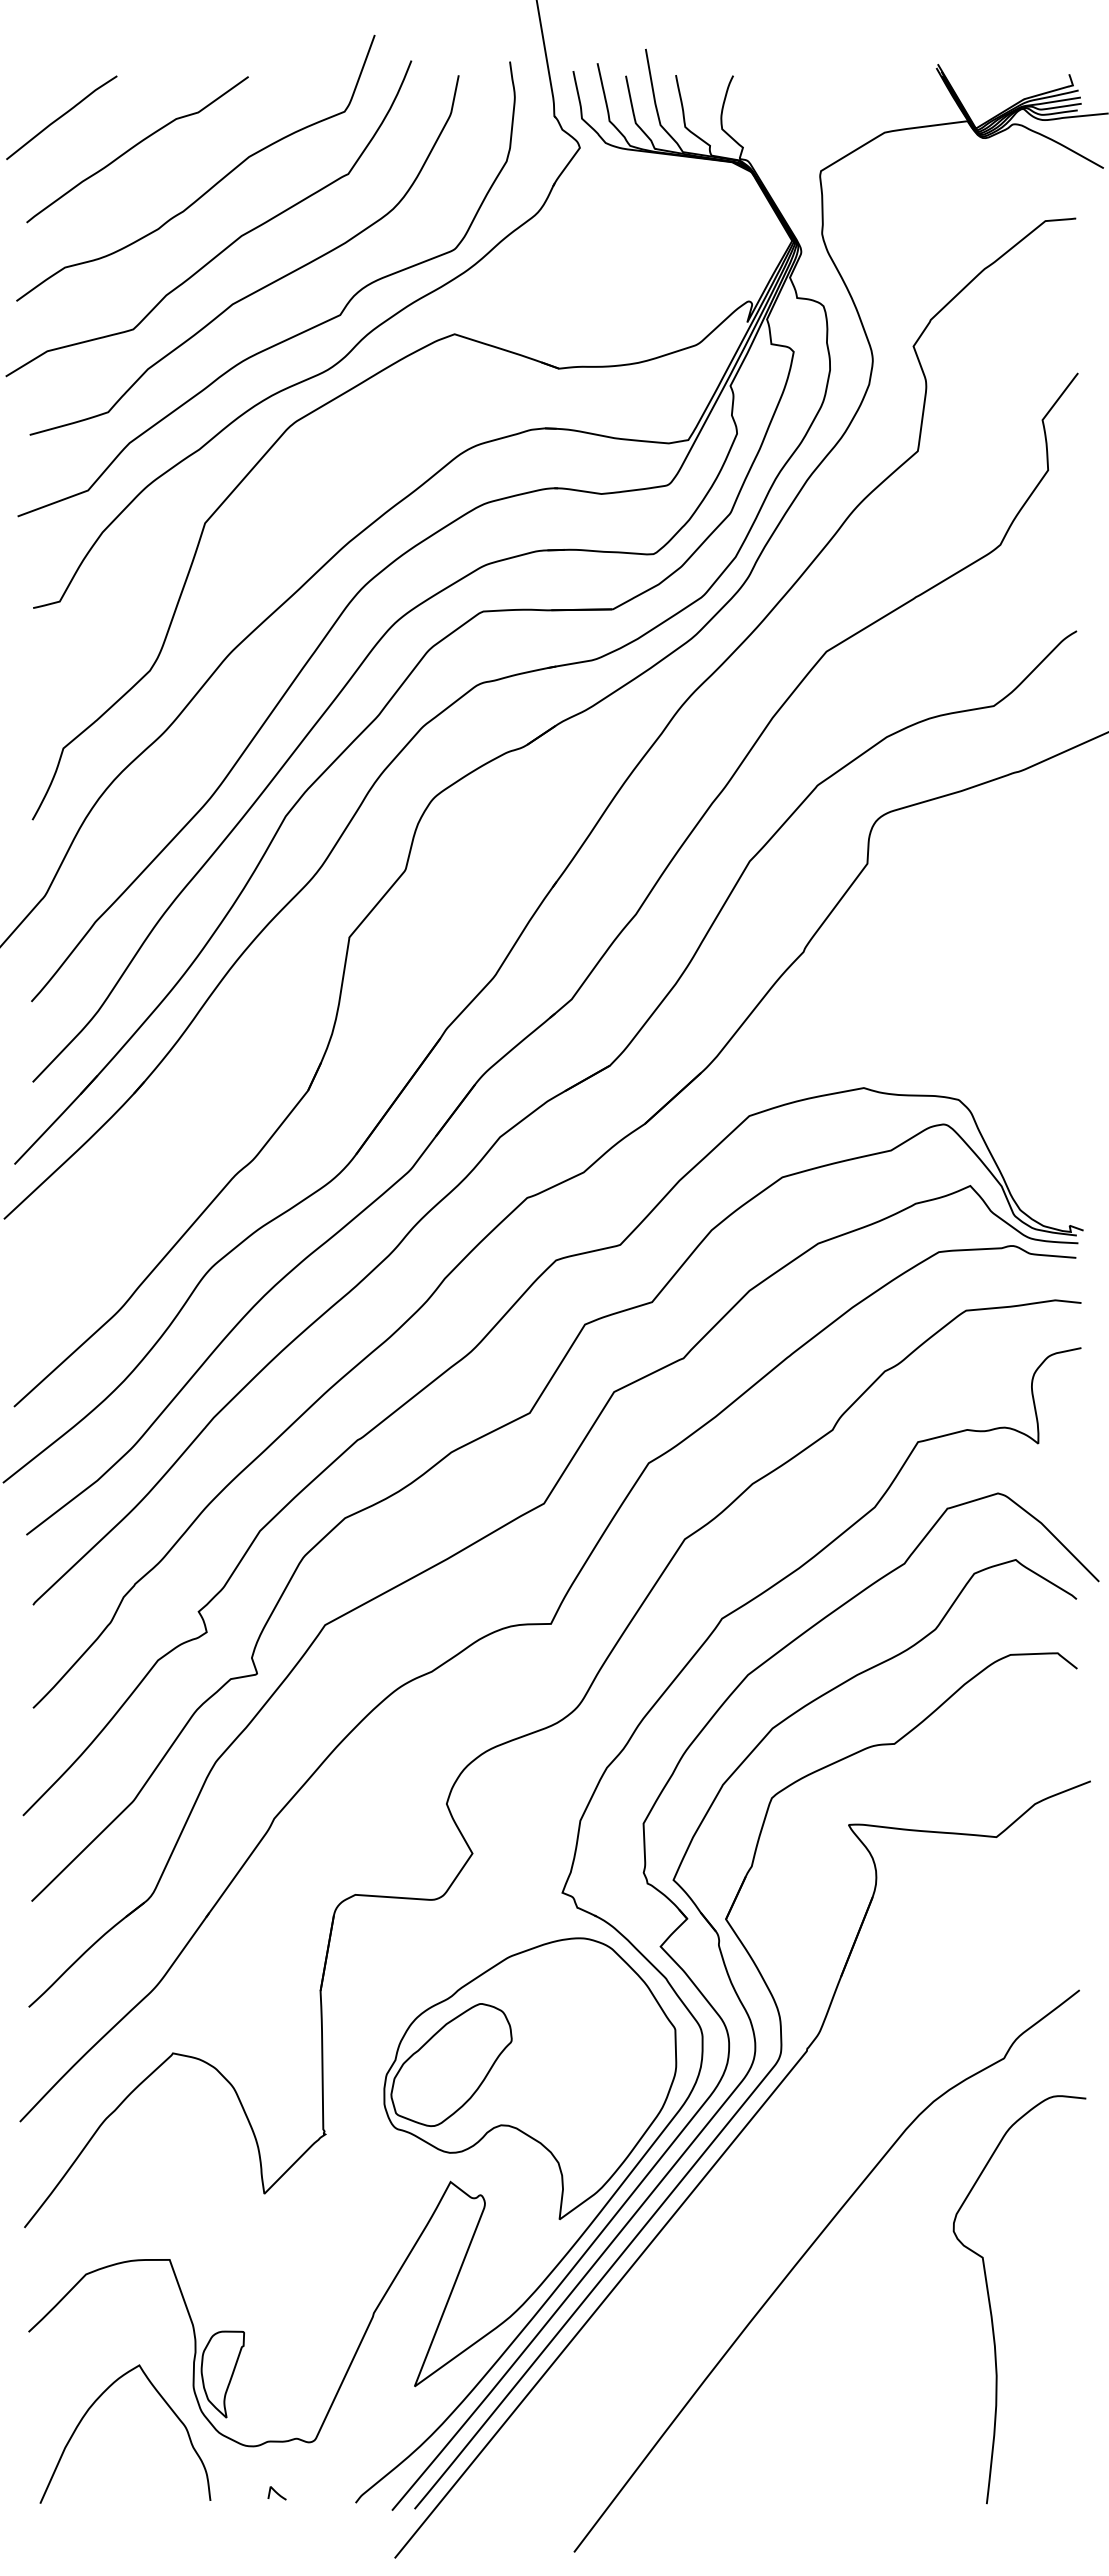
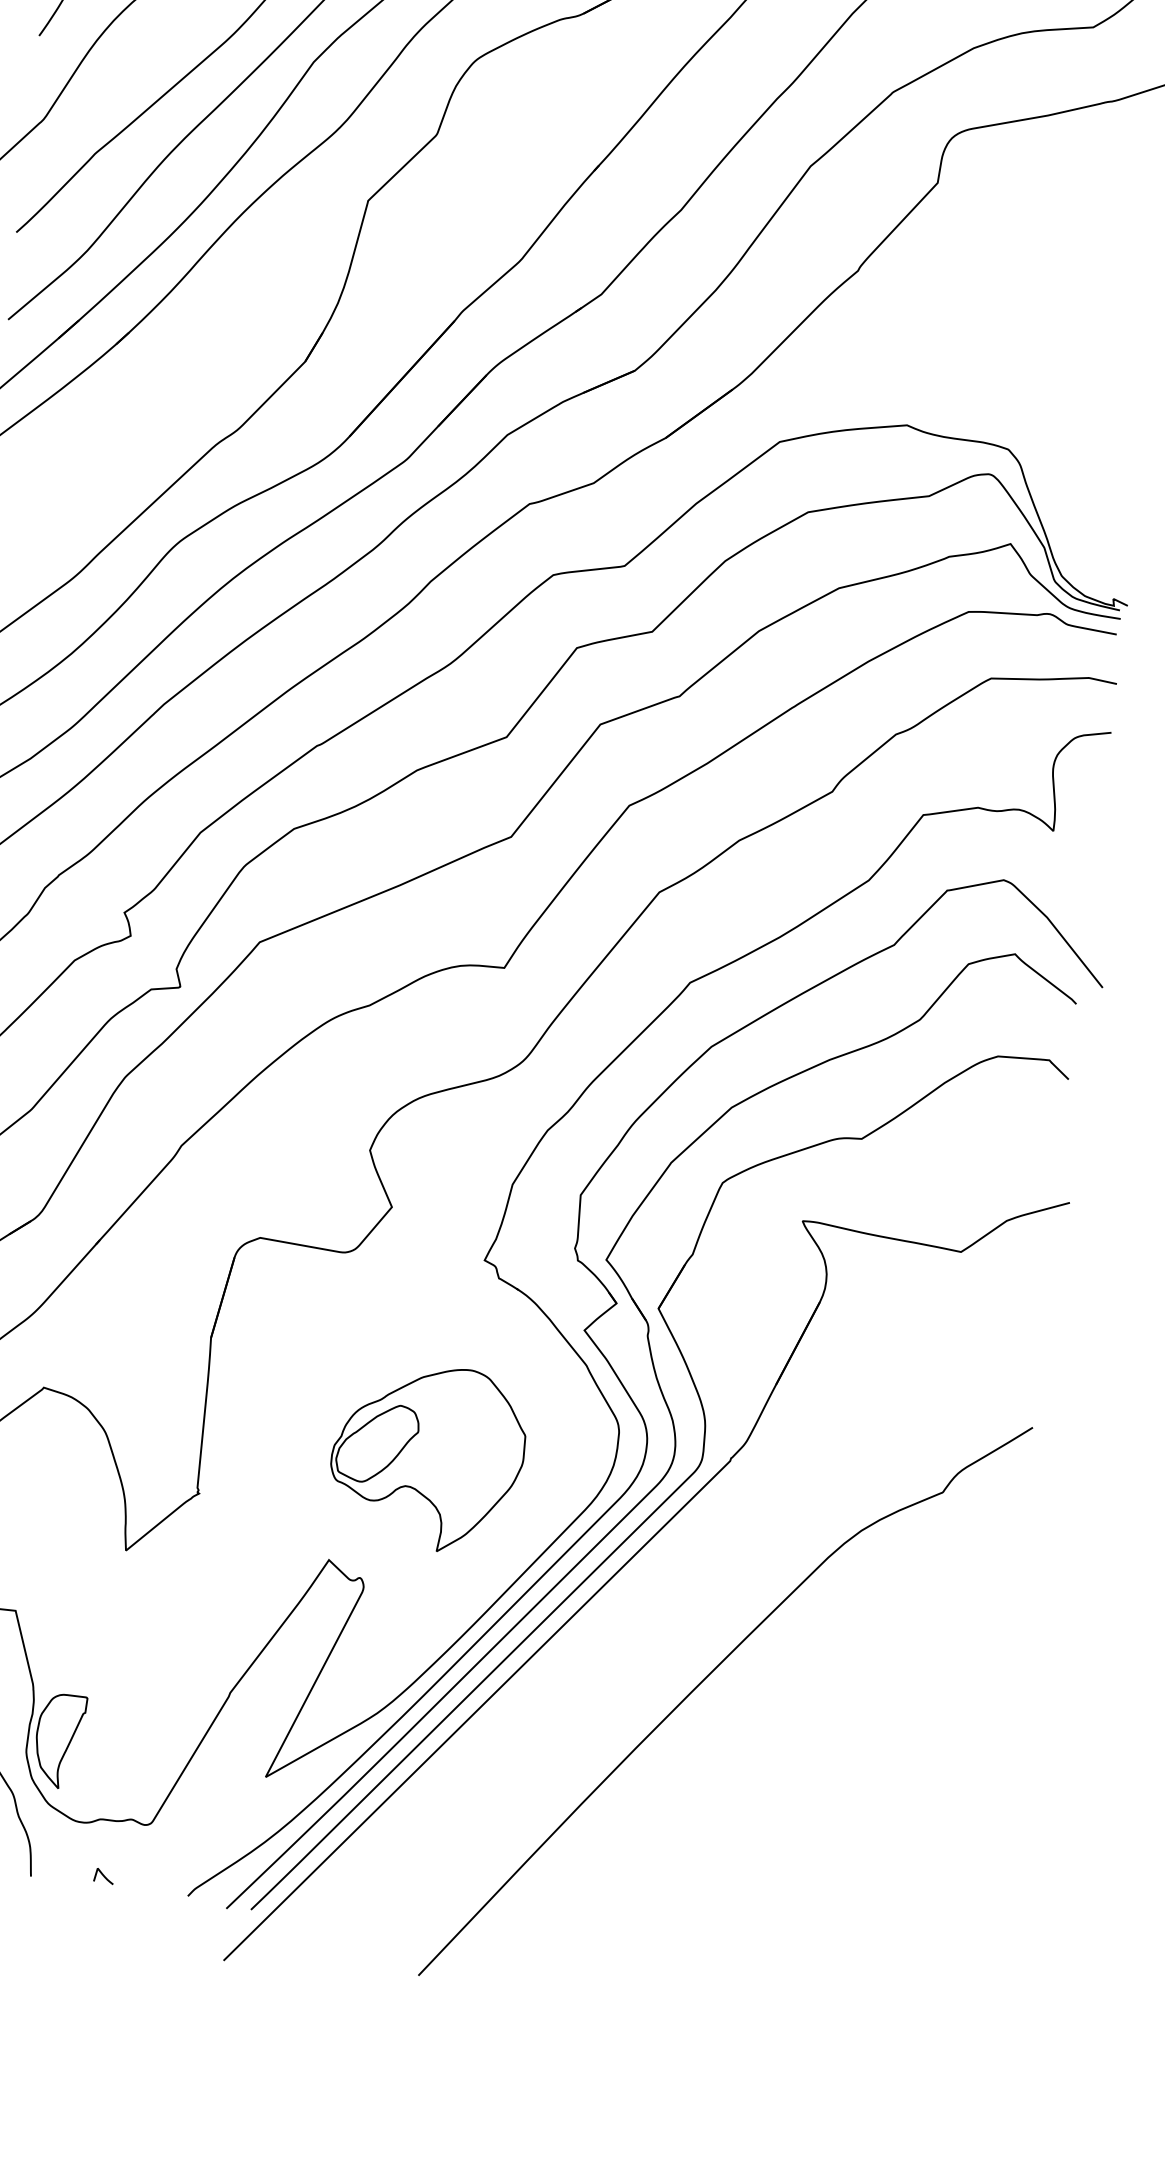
part: (530, 2078) -> (427, 1457), size x0.6
curve: (990, 2300) -> (899, 1752), removed

